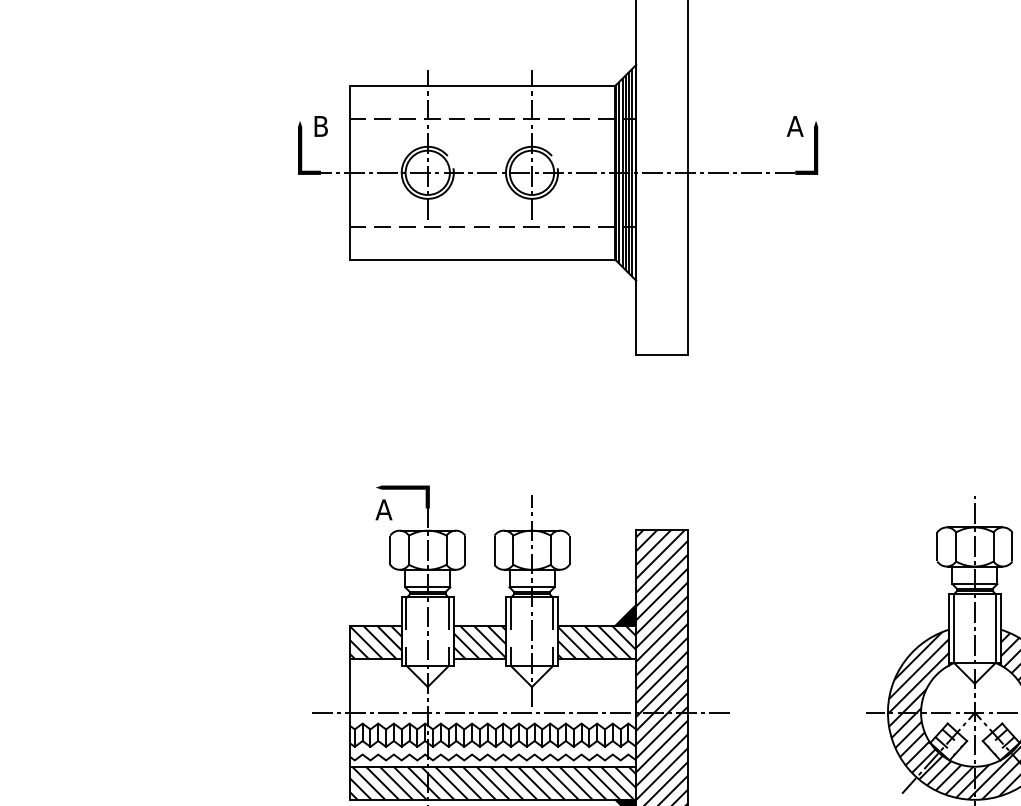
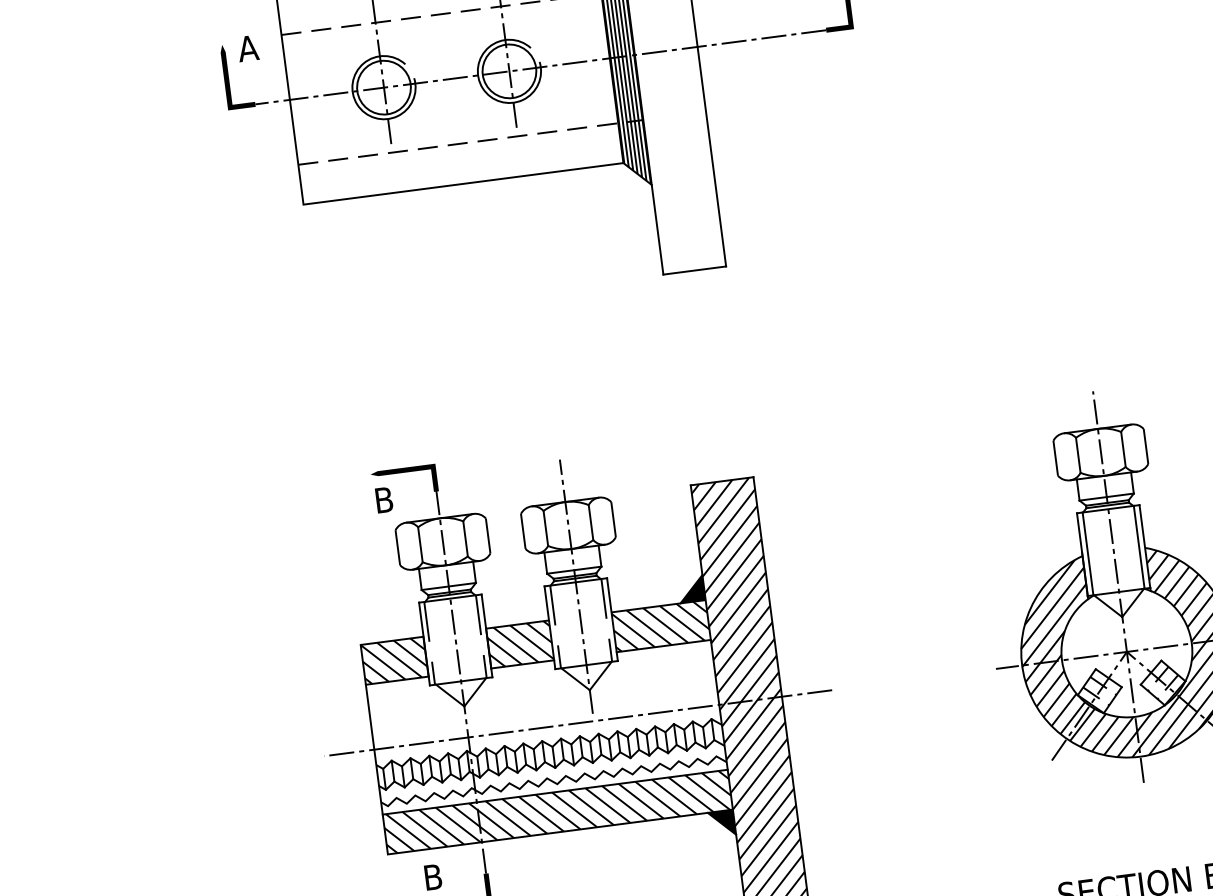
text: (320, 126) -> (247, 48), B -> A
text: (383, 509) -> (383, 499), A -> B

